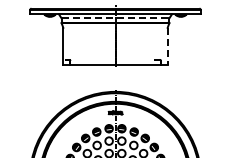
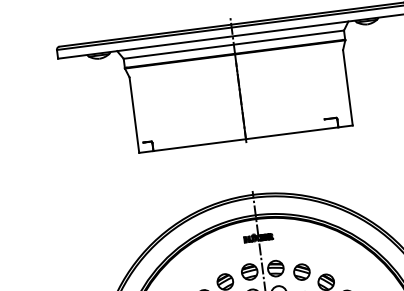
line: (115, 18) -> (233, 44), dashed -> solid
line: (167, 46) -> (347, 88), dashed -> solid

